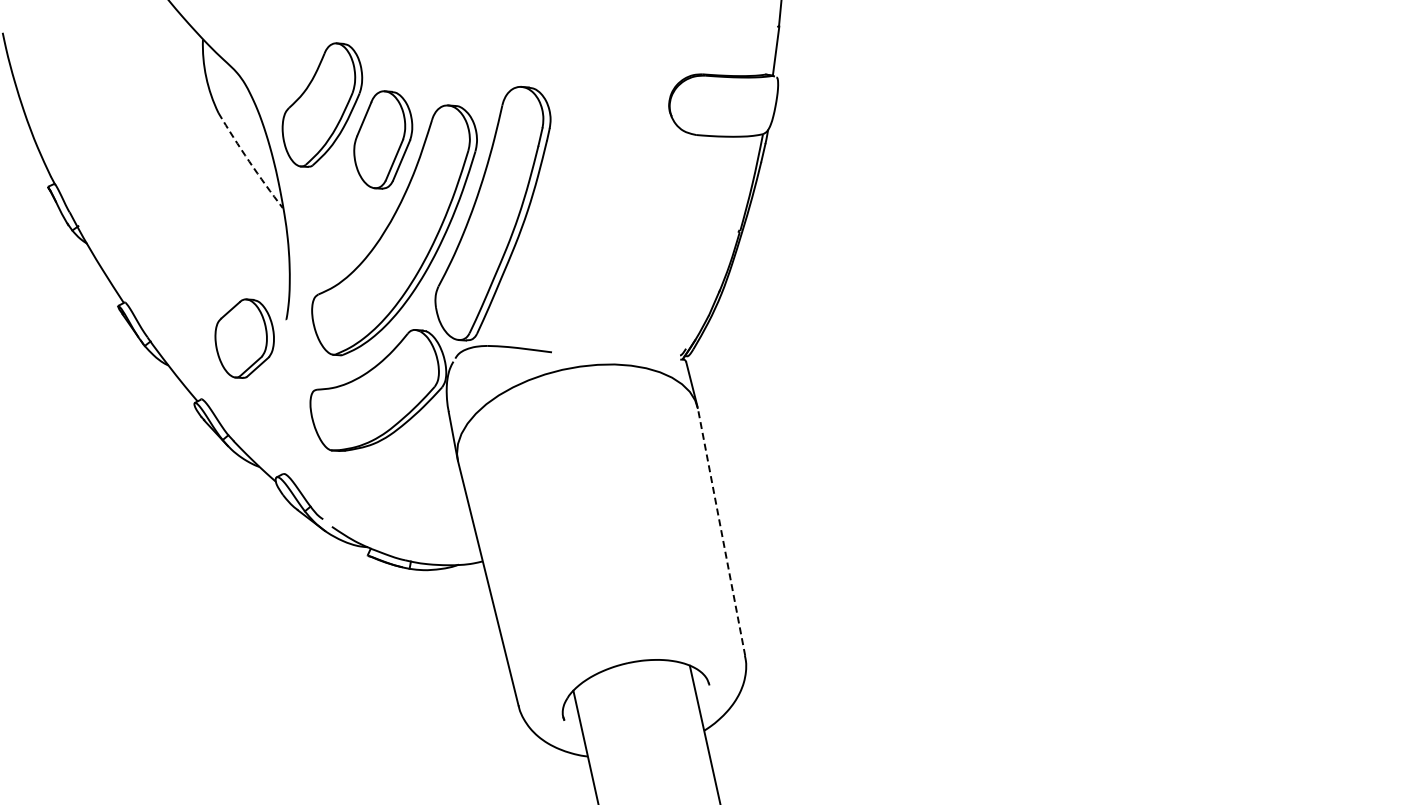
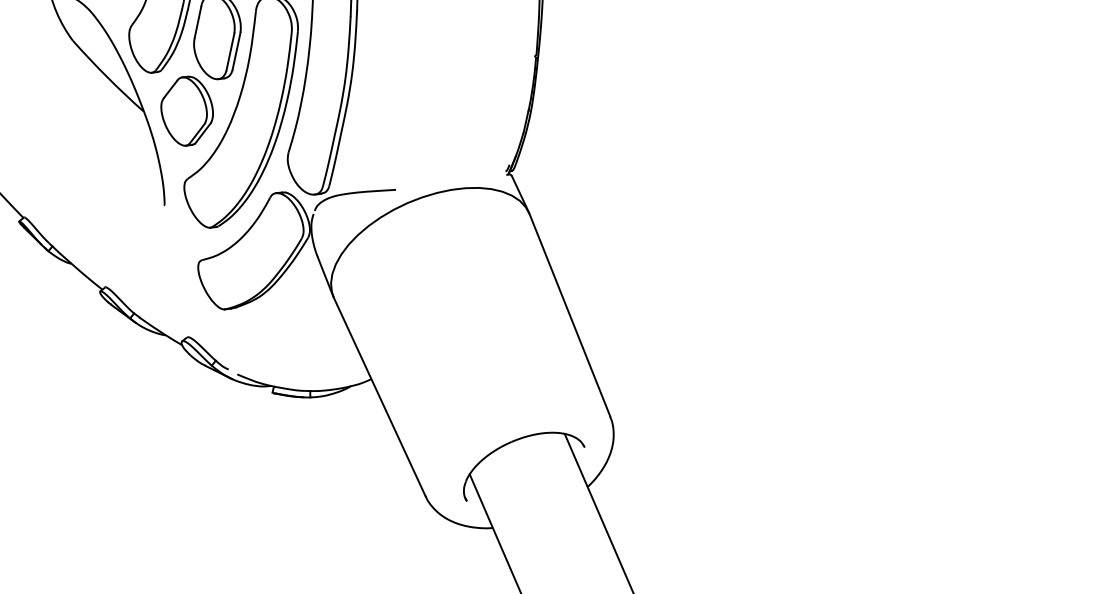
arc: (249, 161) -> (107, 76), dashed -> solid
part: (244, 338) -> (187, 111), moved
line: (721, 532) -> (569, 315), dashed -> solid

